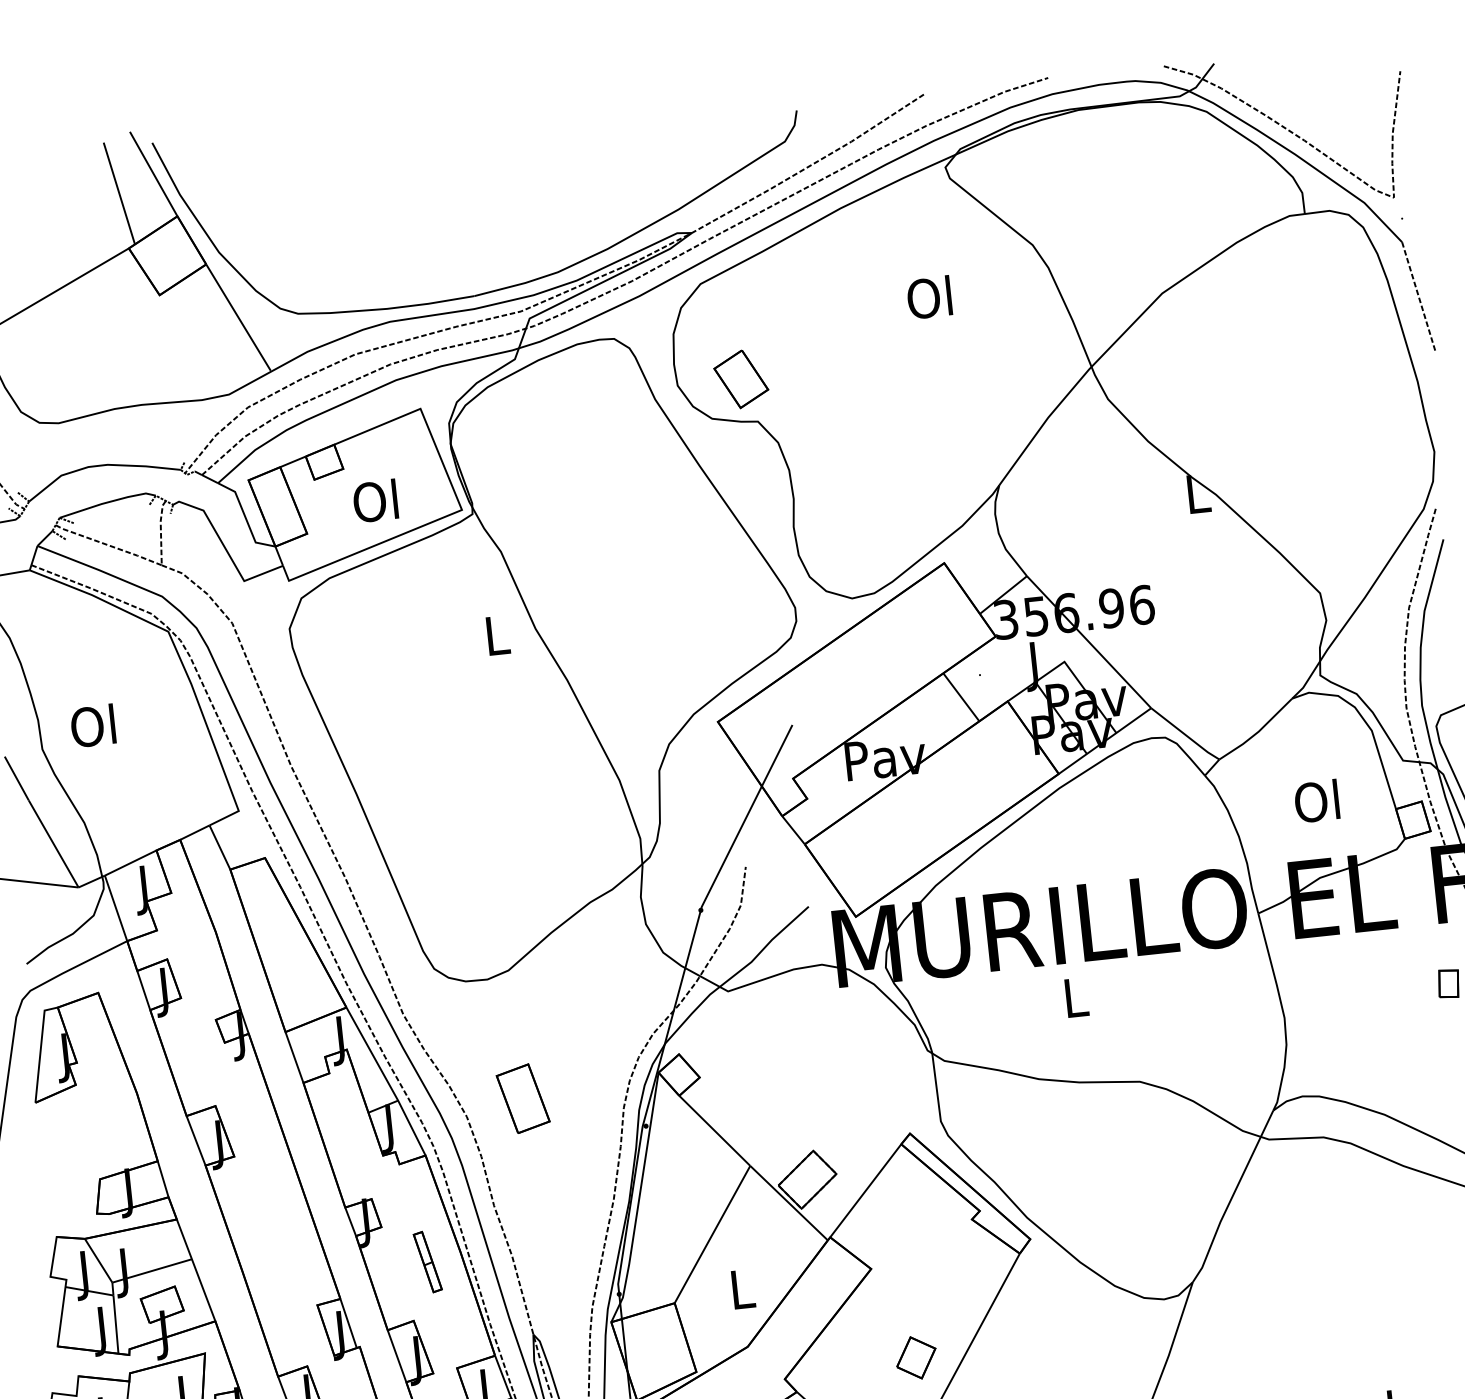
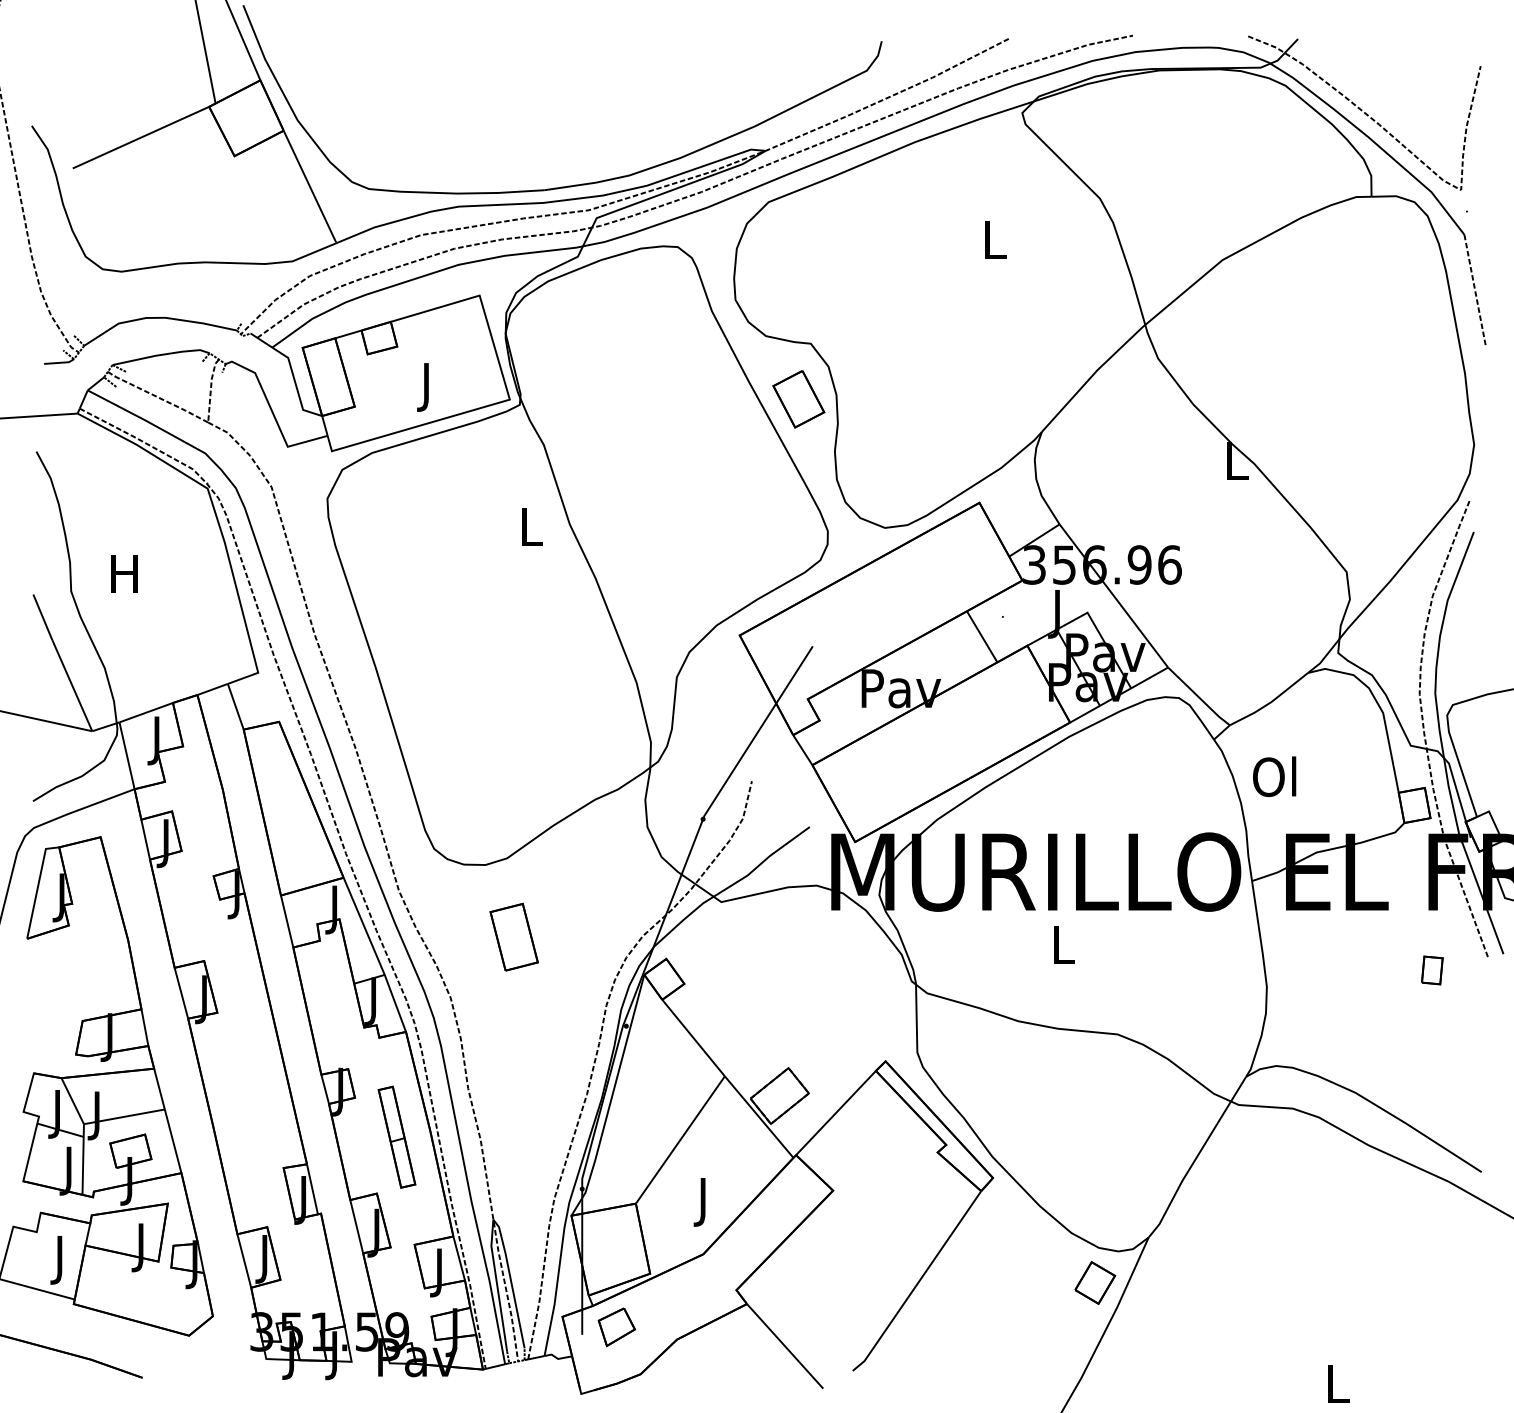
text: (929, 297) -> (992, 239), Ol -> L
part: (740, 379) -> (798, 399), moved
text: (375, 505) -> (425, 386), Ol -> J
text: (92, 725) -> (123, 573), Ol -> H
text: (1316, 801) -> (1274, 776), moved
part: (522, 1098) -> (513, 936), moved
part: (427, 1261) -> (396, 1136), size x1.67
text: (743, 1294) -> (704, 1202), L -> J
part: (916, 1357) -> (1095, 1282), moved

